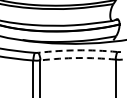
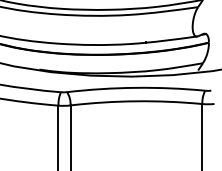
arc: (77, 50) -> (135, 88), dashed -> solid
arc: (78, 58) -> (137, 102), dashed -> solid

